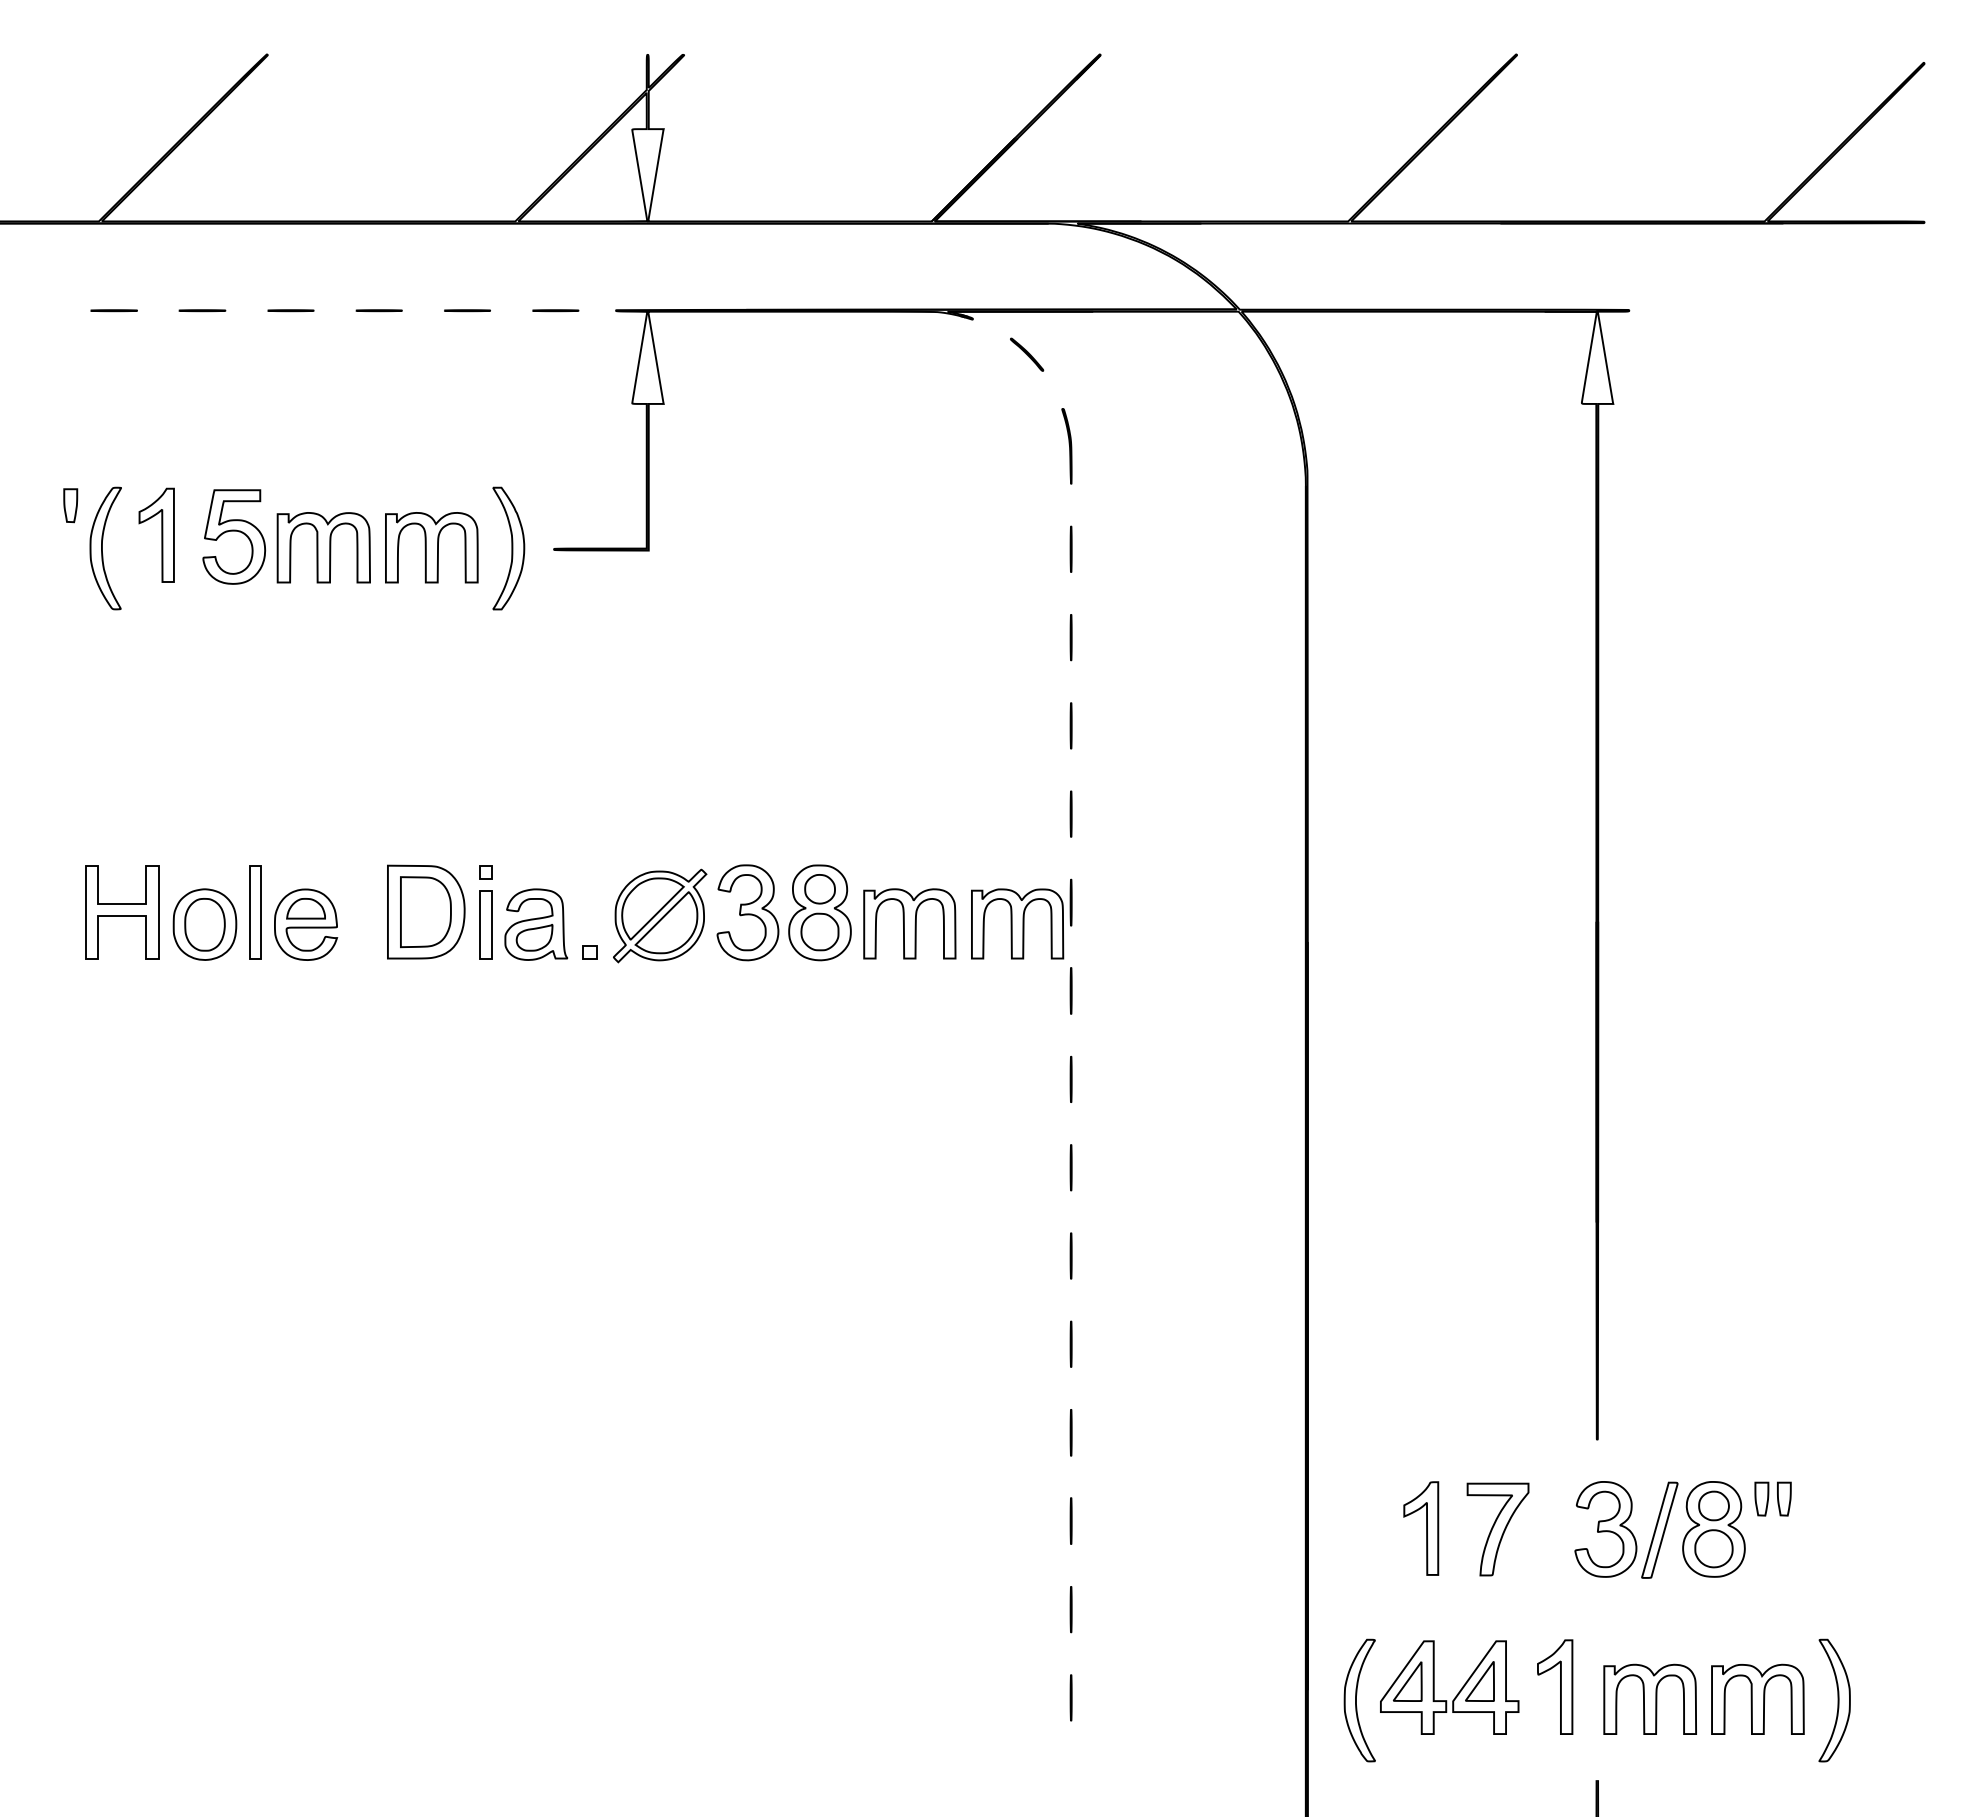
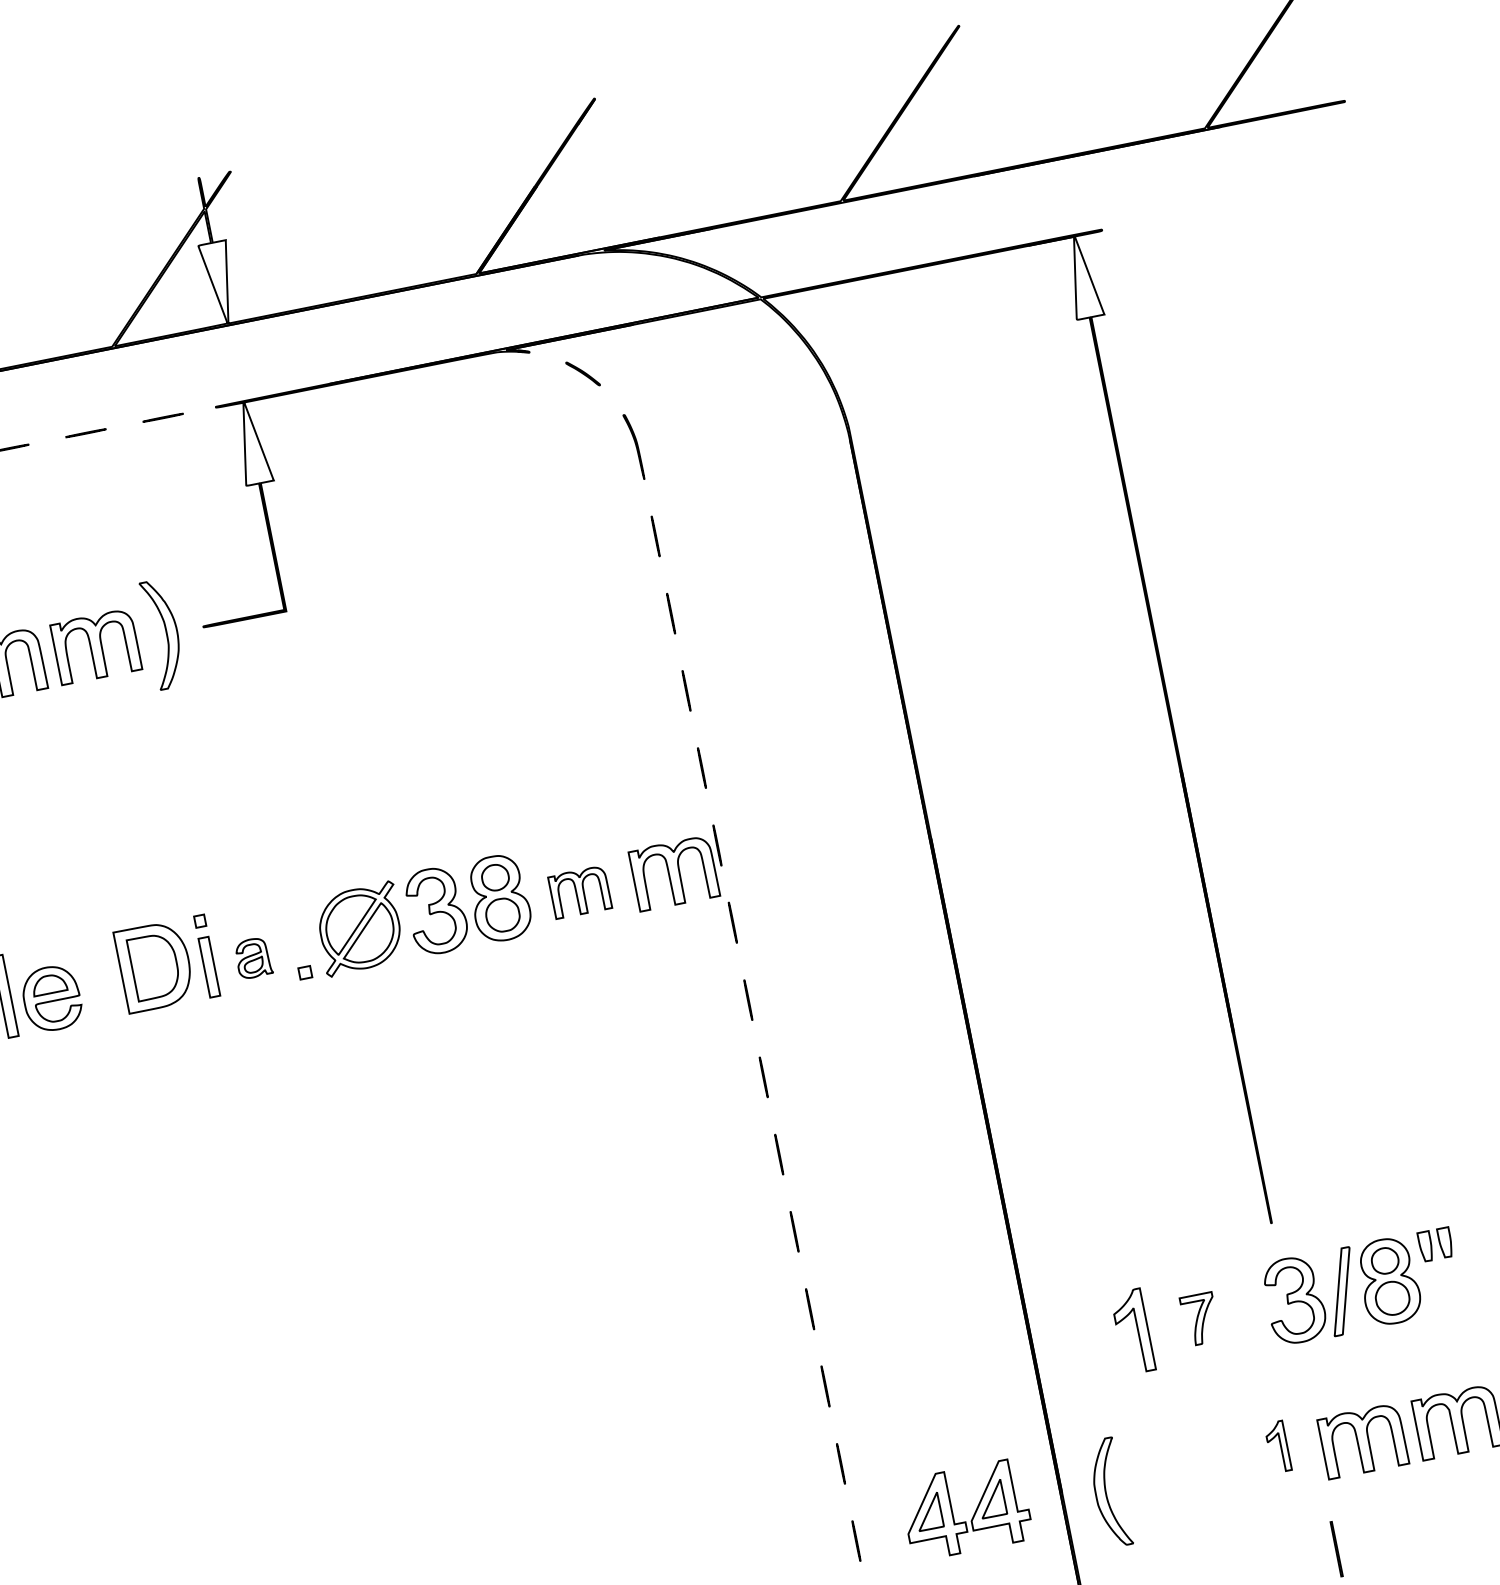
part: (909, 923) -> (579, 892), size x0.7
part: (536, 924) -> (253, 958), size x0.6
part: (1497, 1529) -> (1199, 1319), size x0.6
part: (1555, 1686) -> (1278, 1446), size x0.6
part: (1456, 1694) -> (973, 1514), moved

